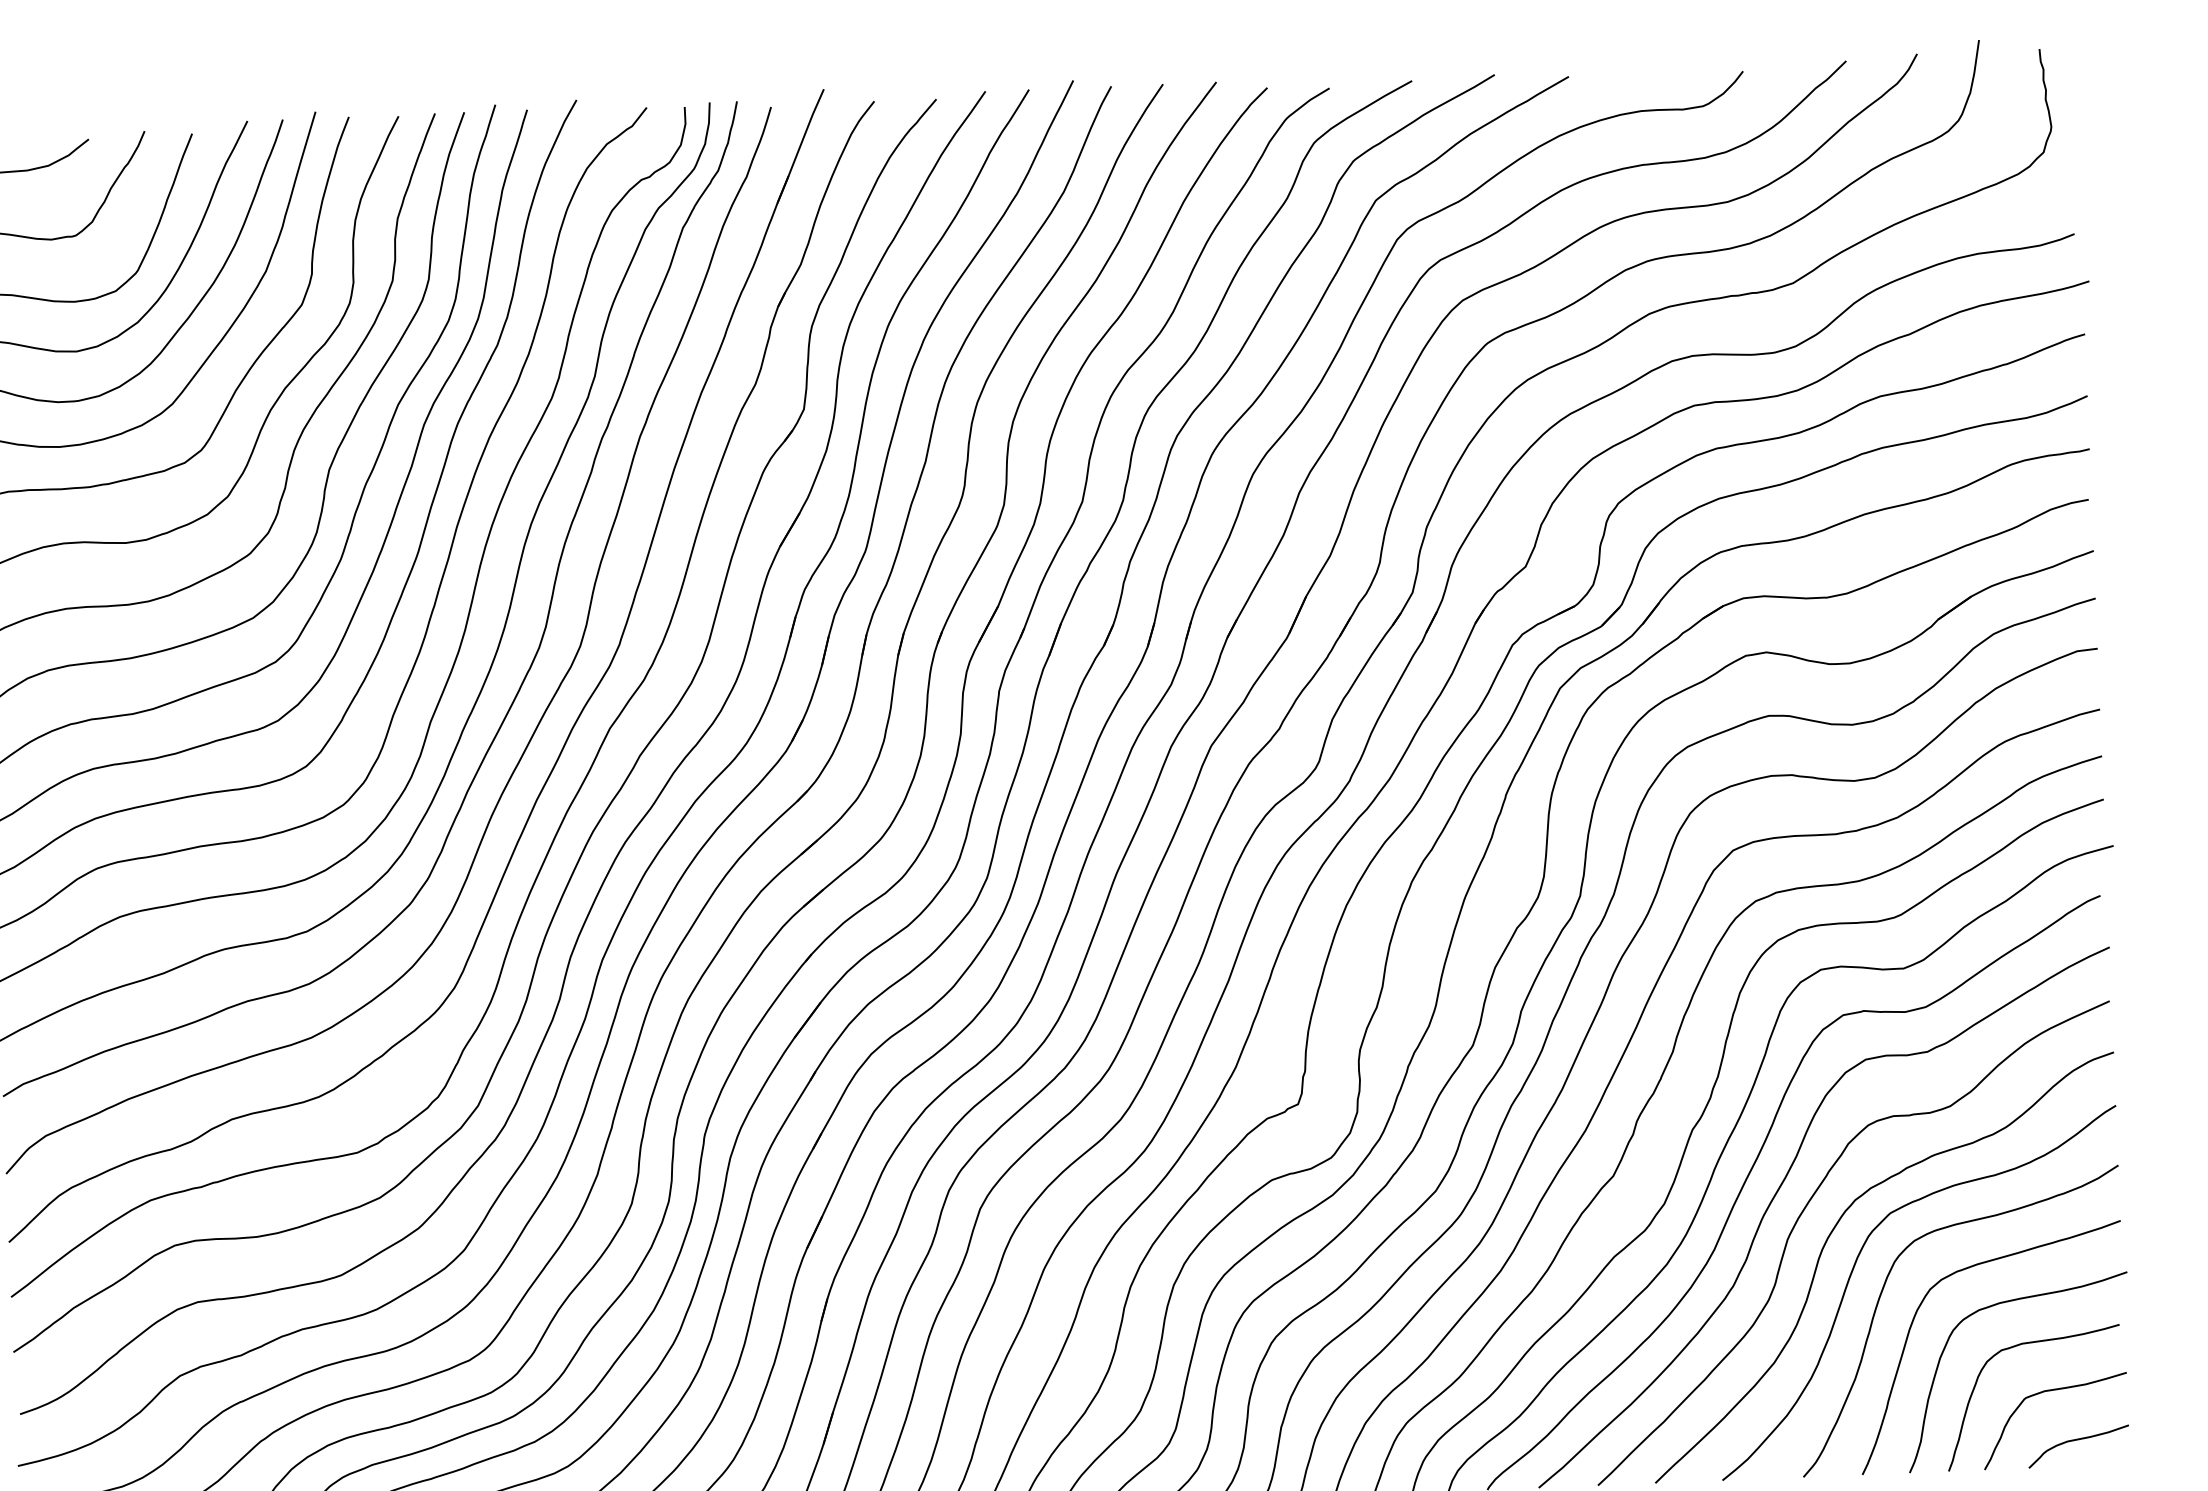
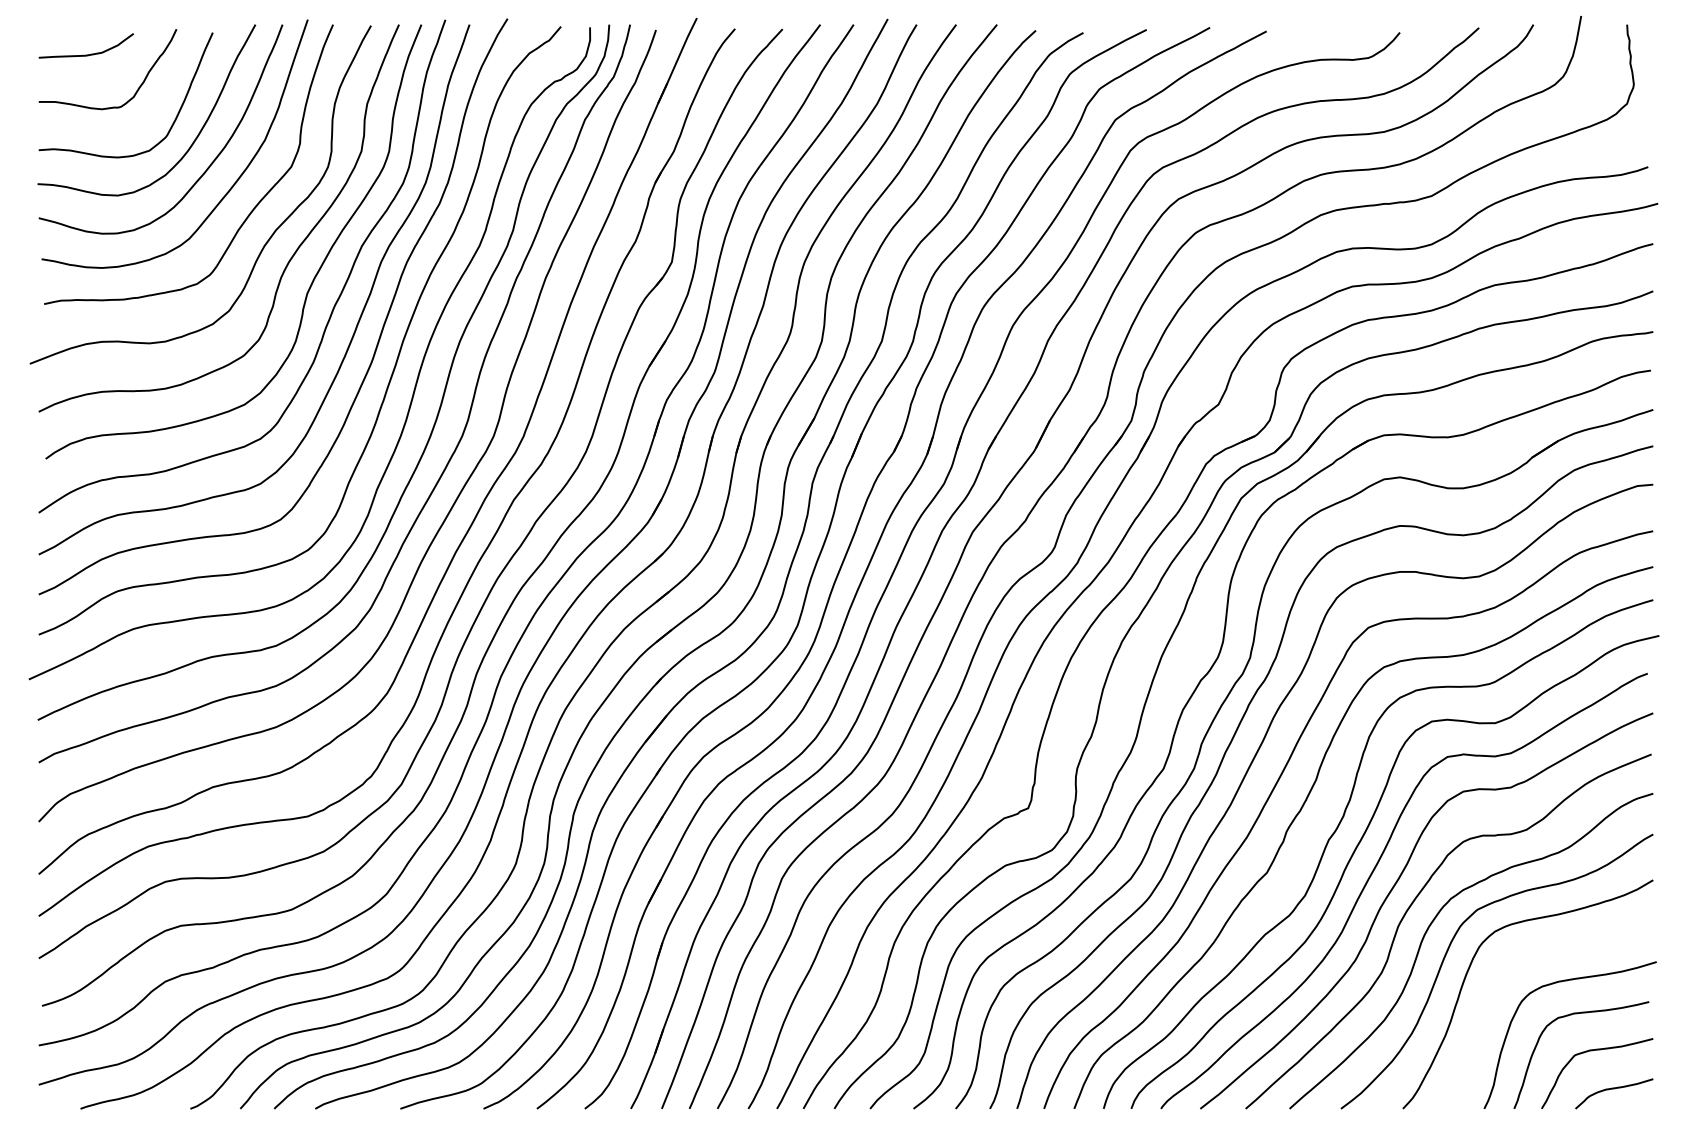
curve: (1914, 1321) -> (1492, 993), removed

